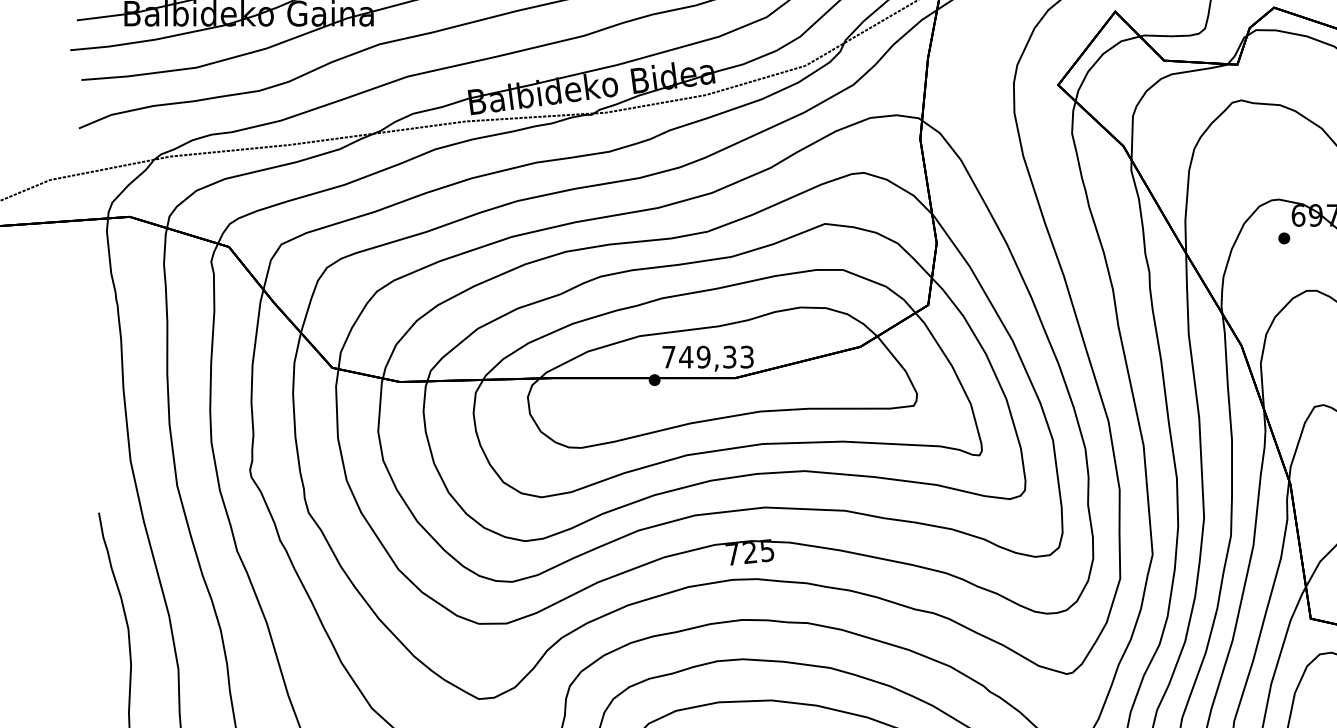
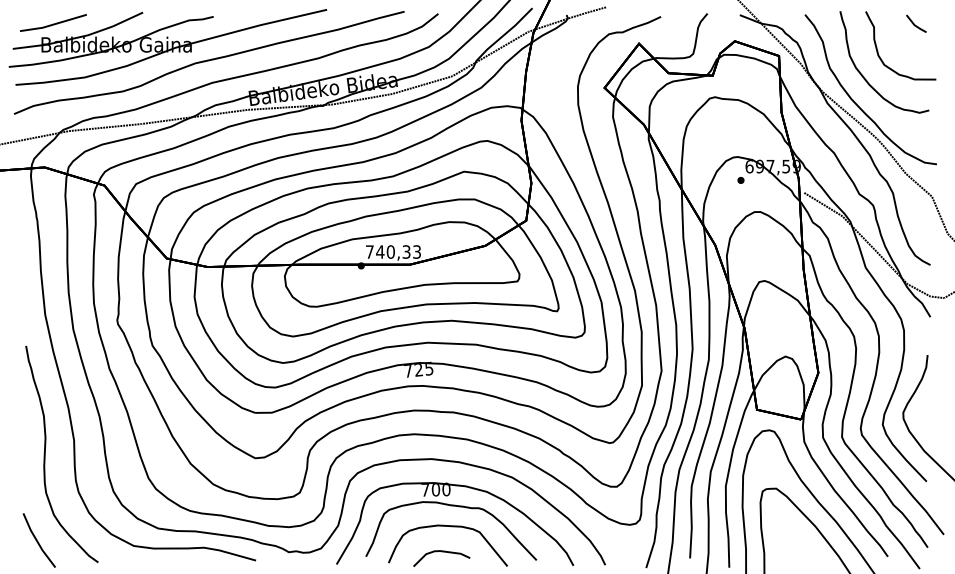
text: (703, 356) -> (390, 251), 749,33 -> 740,33

